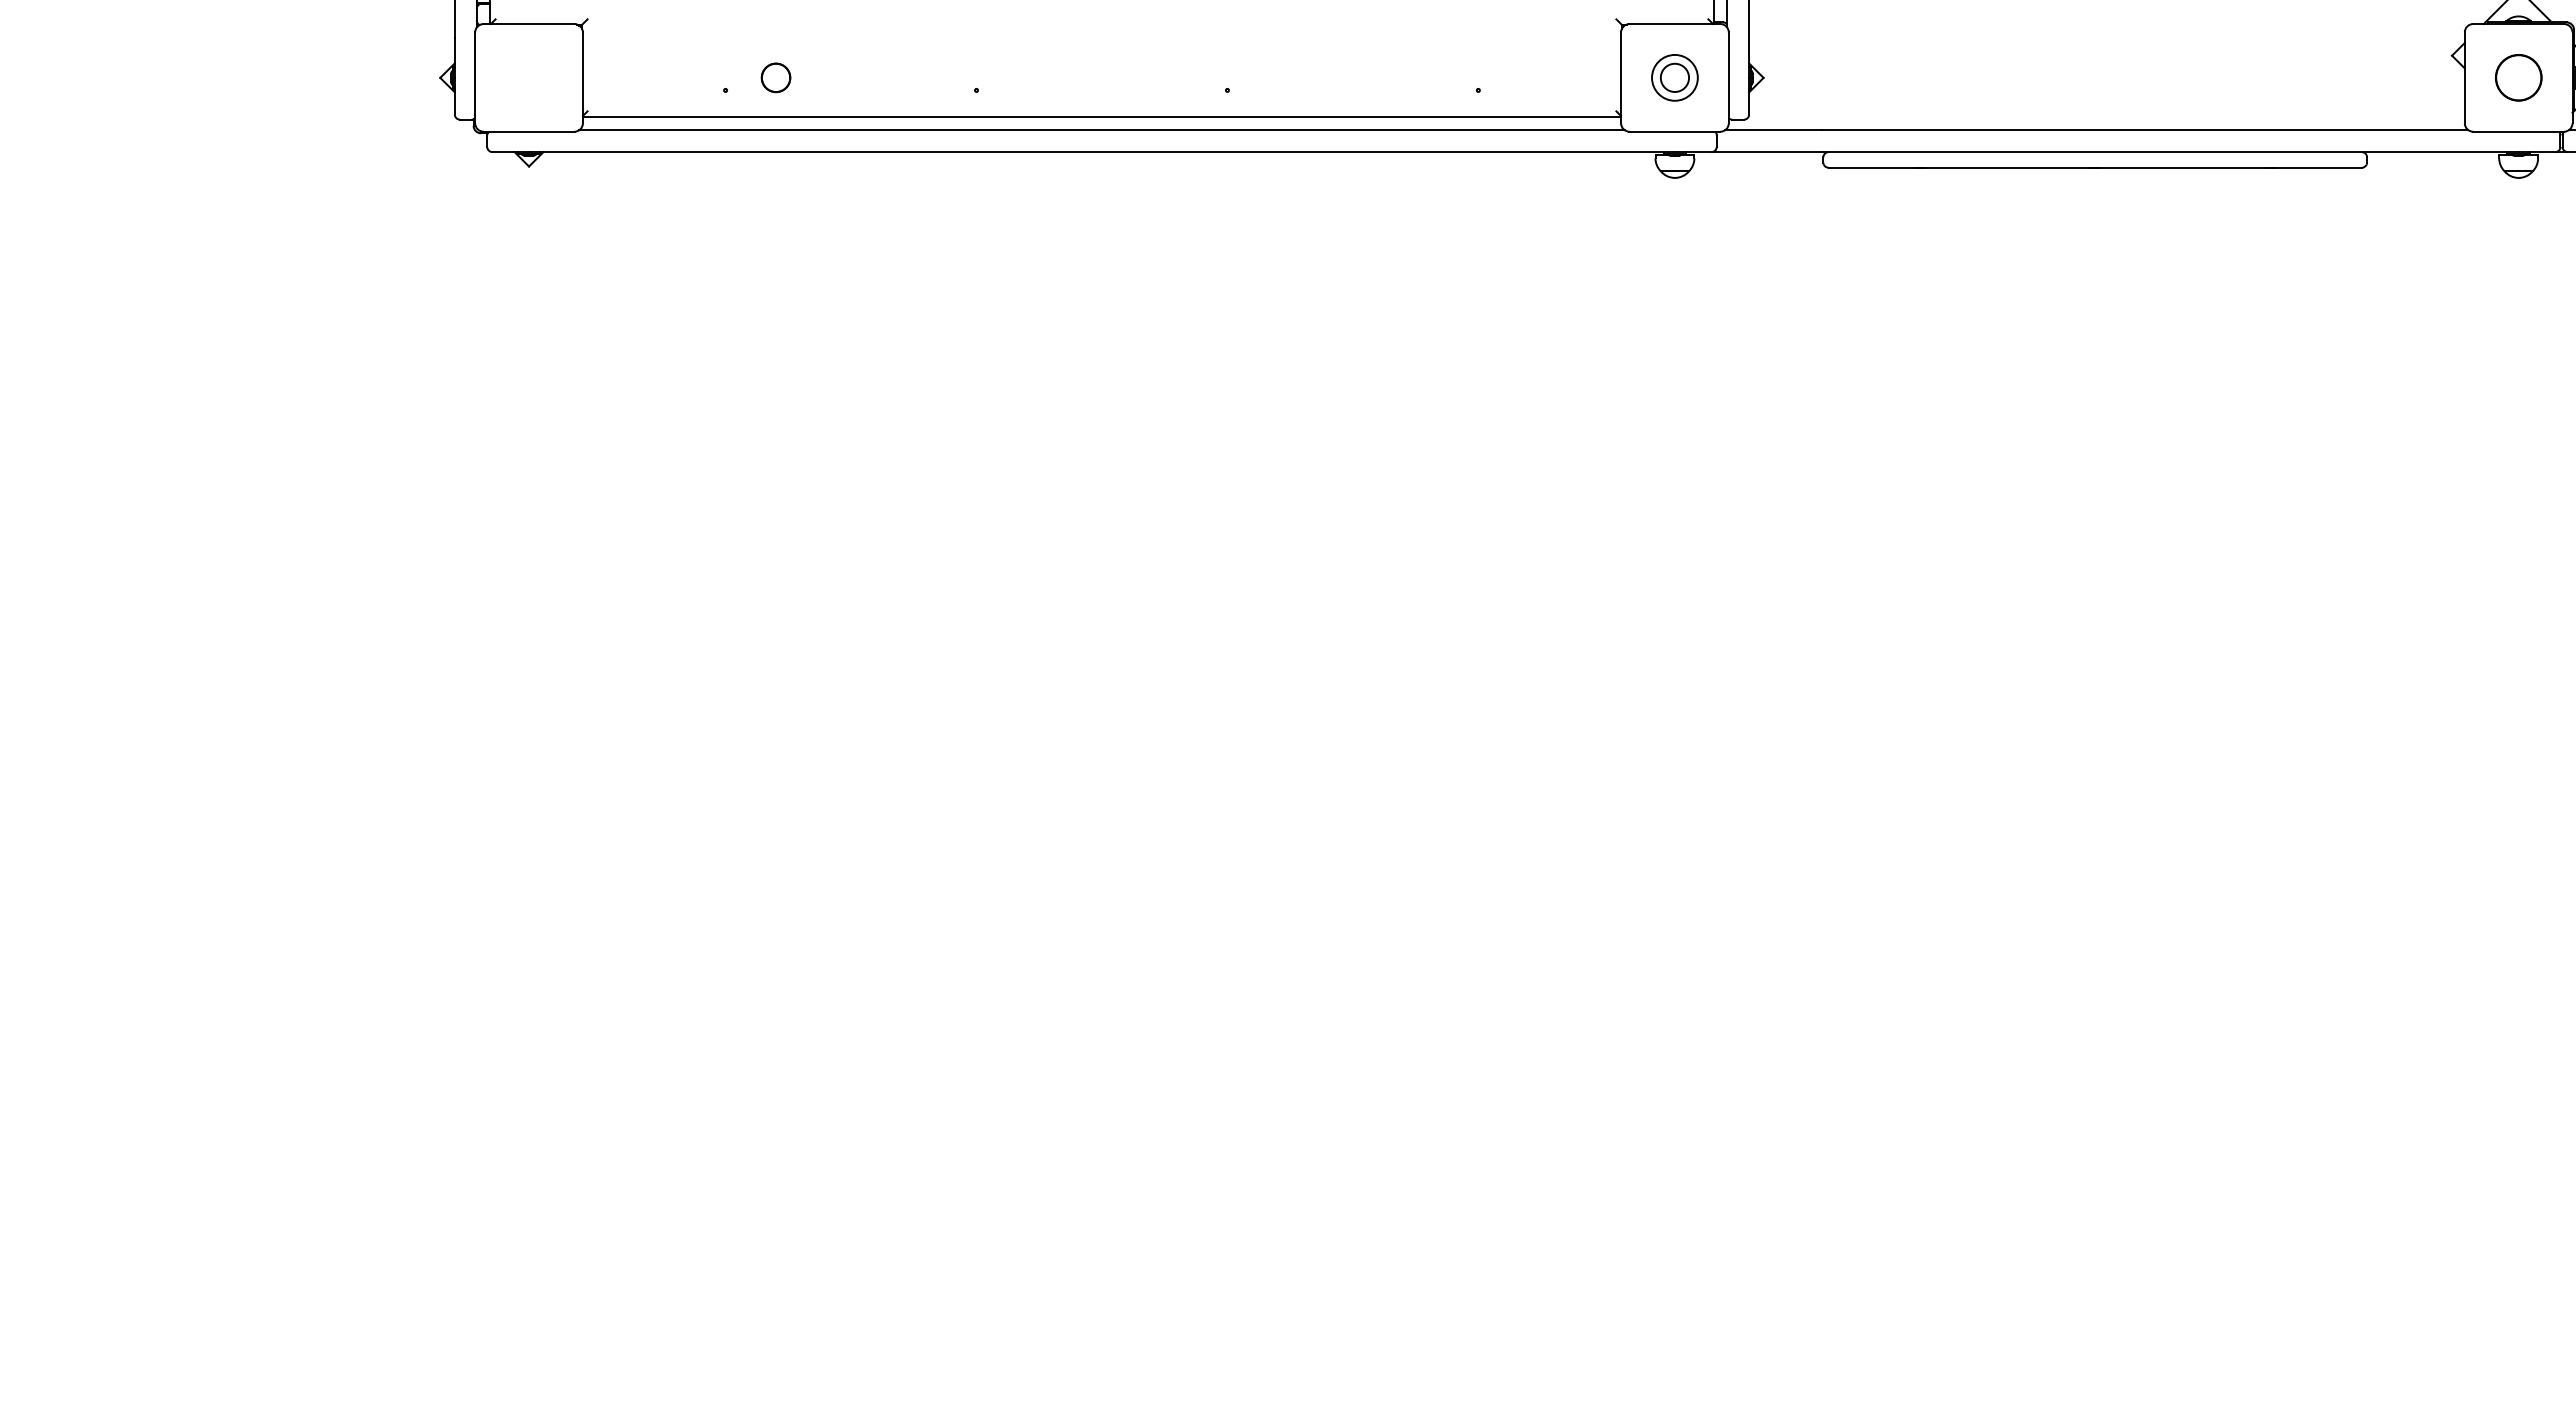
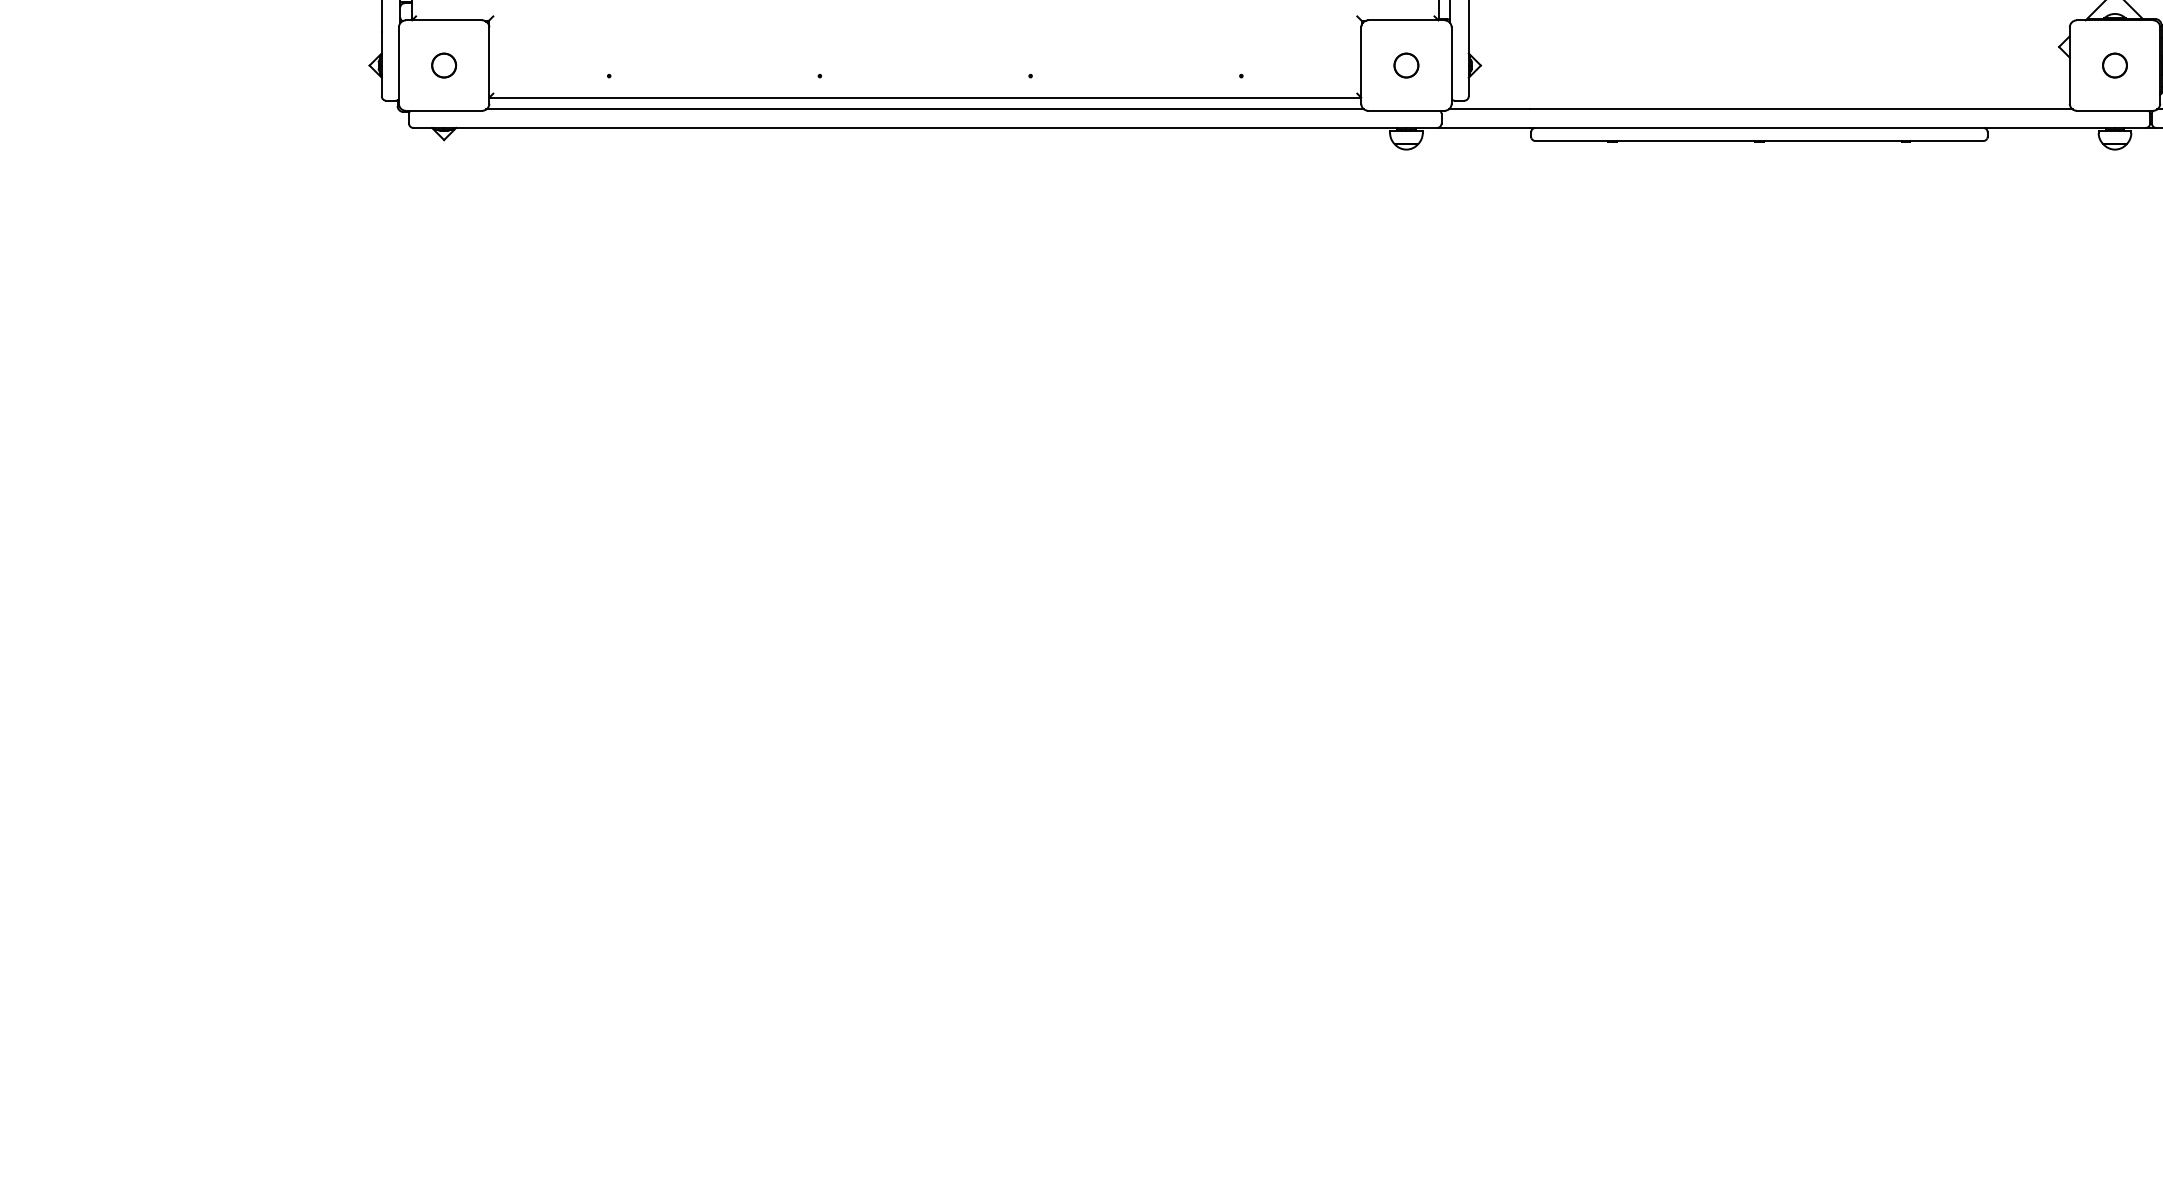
part: (775, 77) -> (443, 65), moved
circle: (1674, 77) -> (1406, 65), size x0.62
part: (2518, 77) -> (2114, 65), size x0.62

